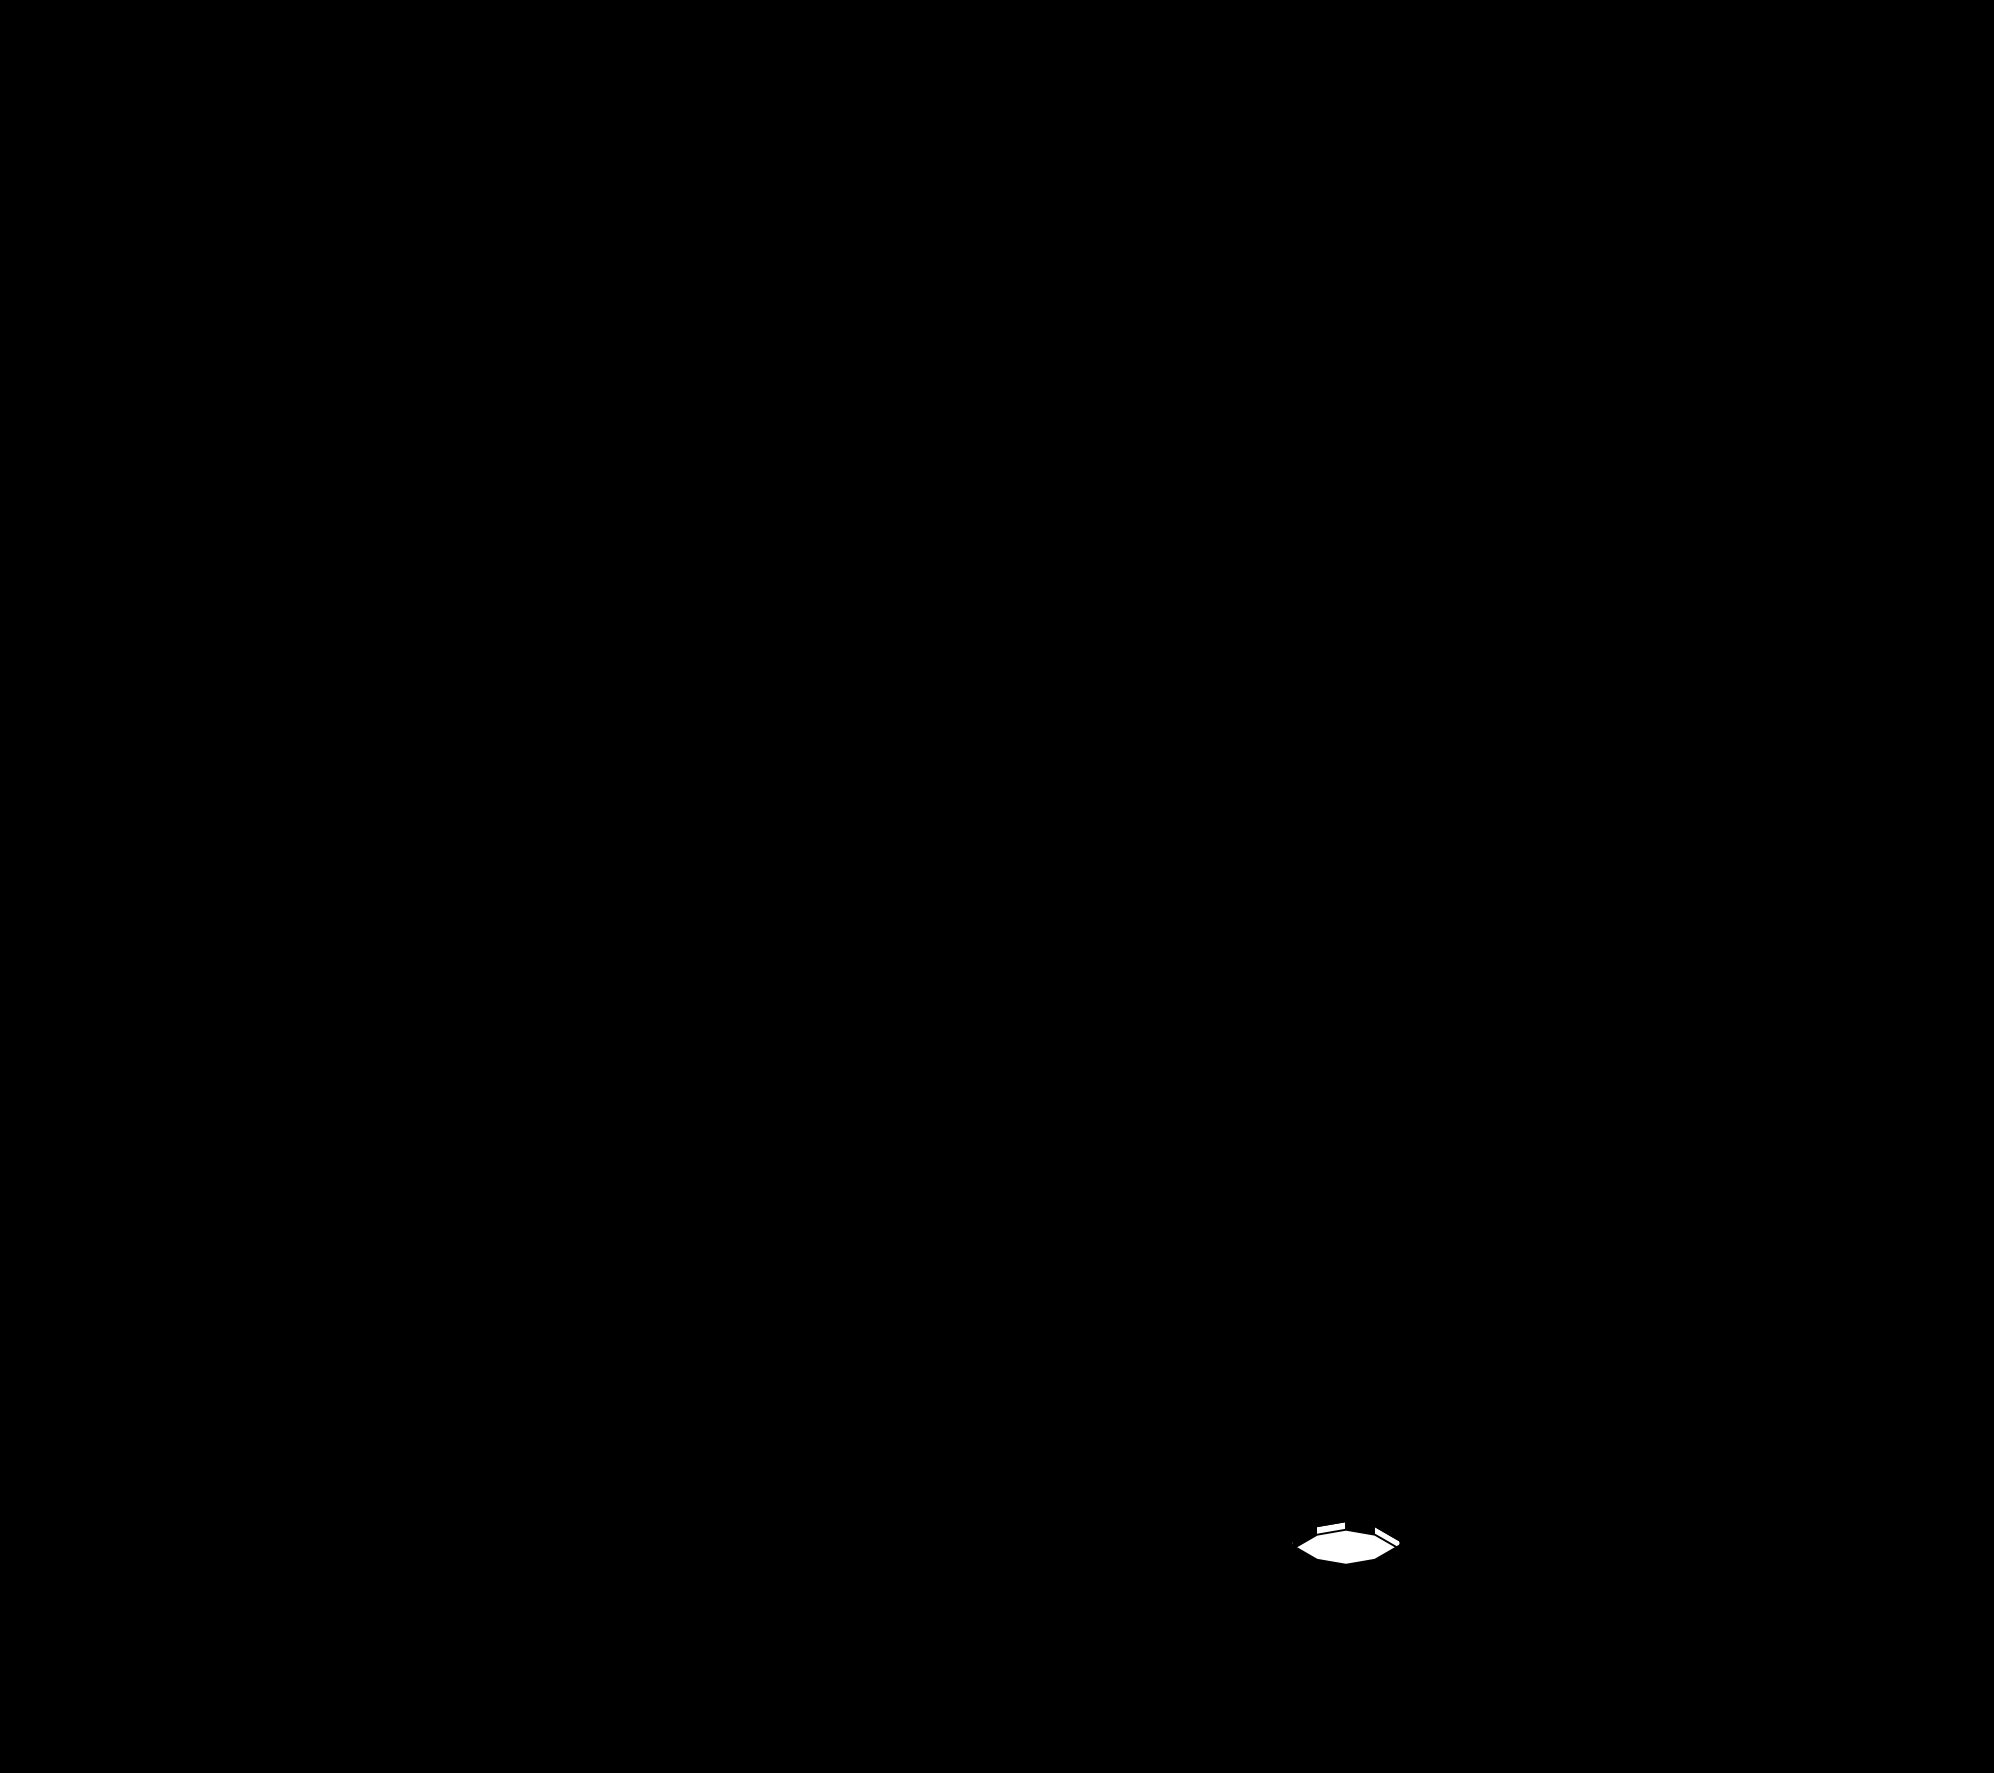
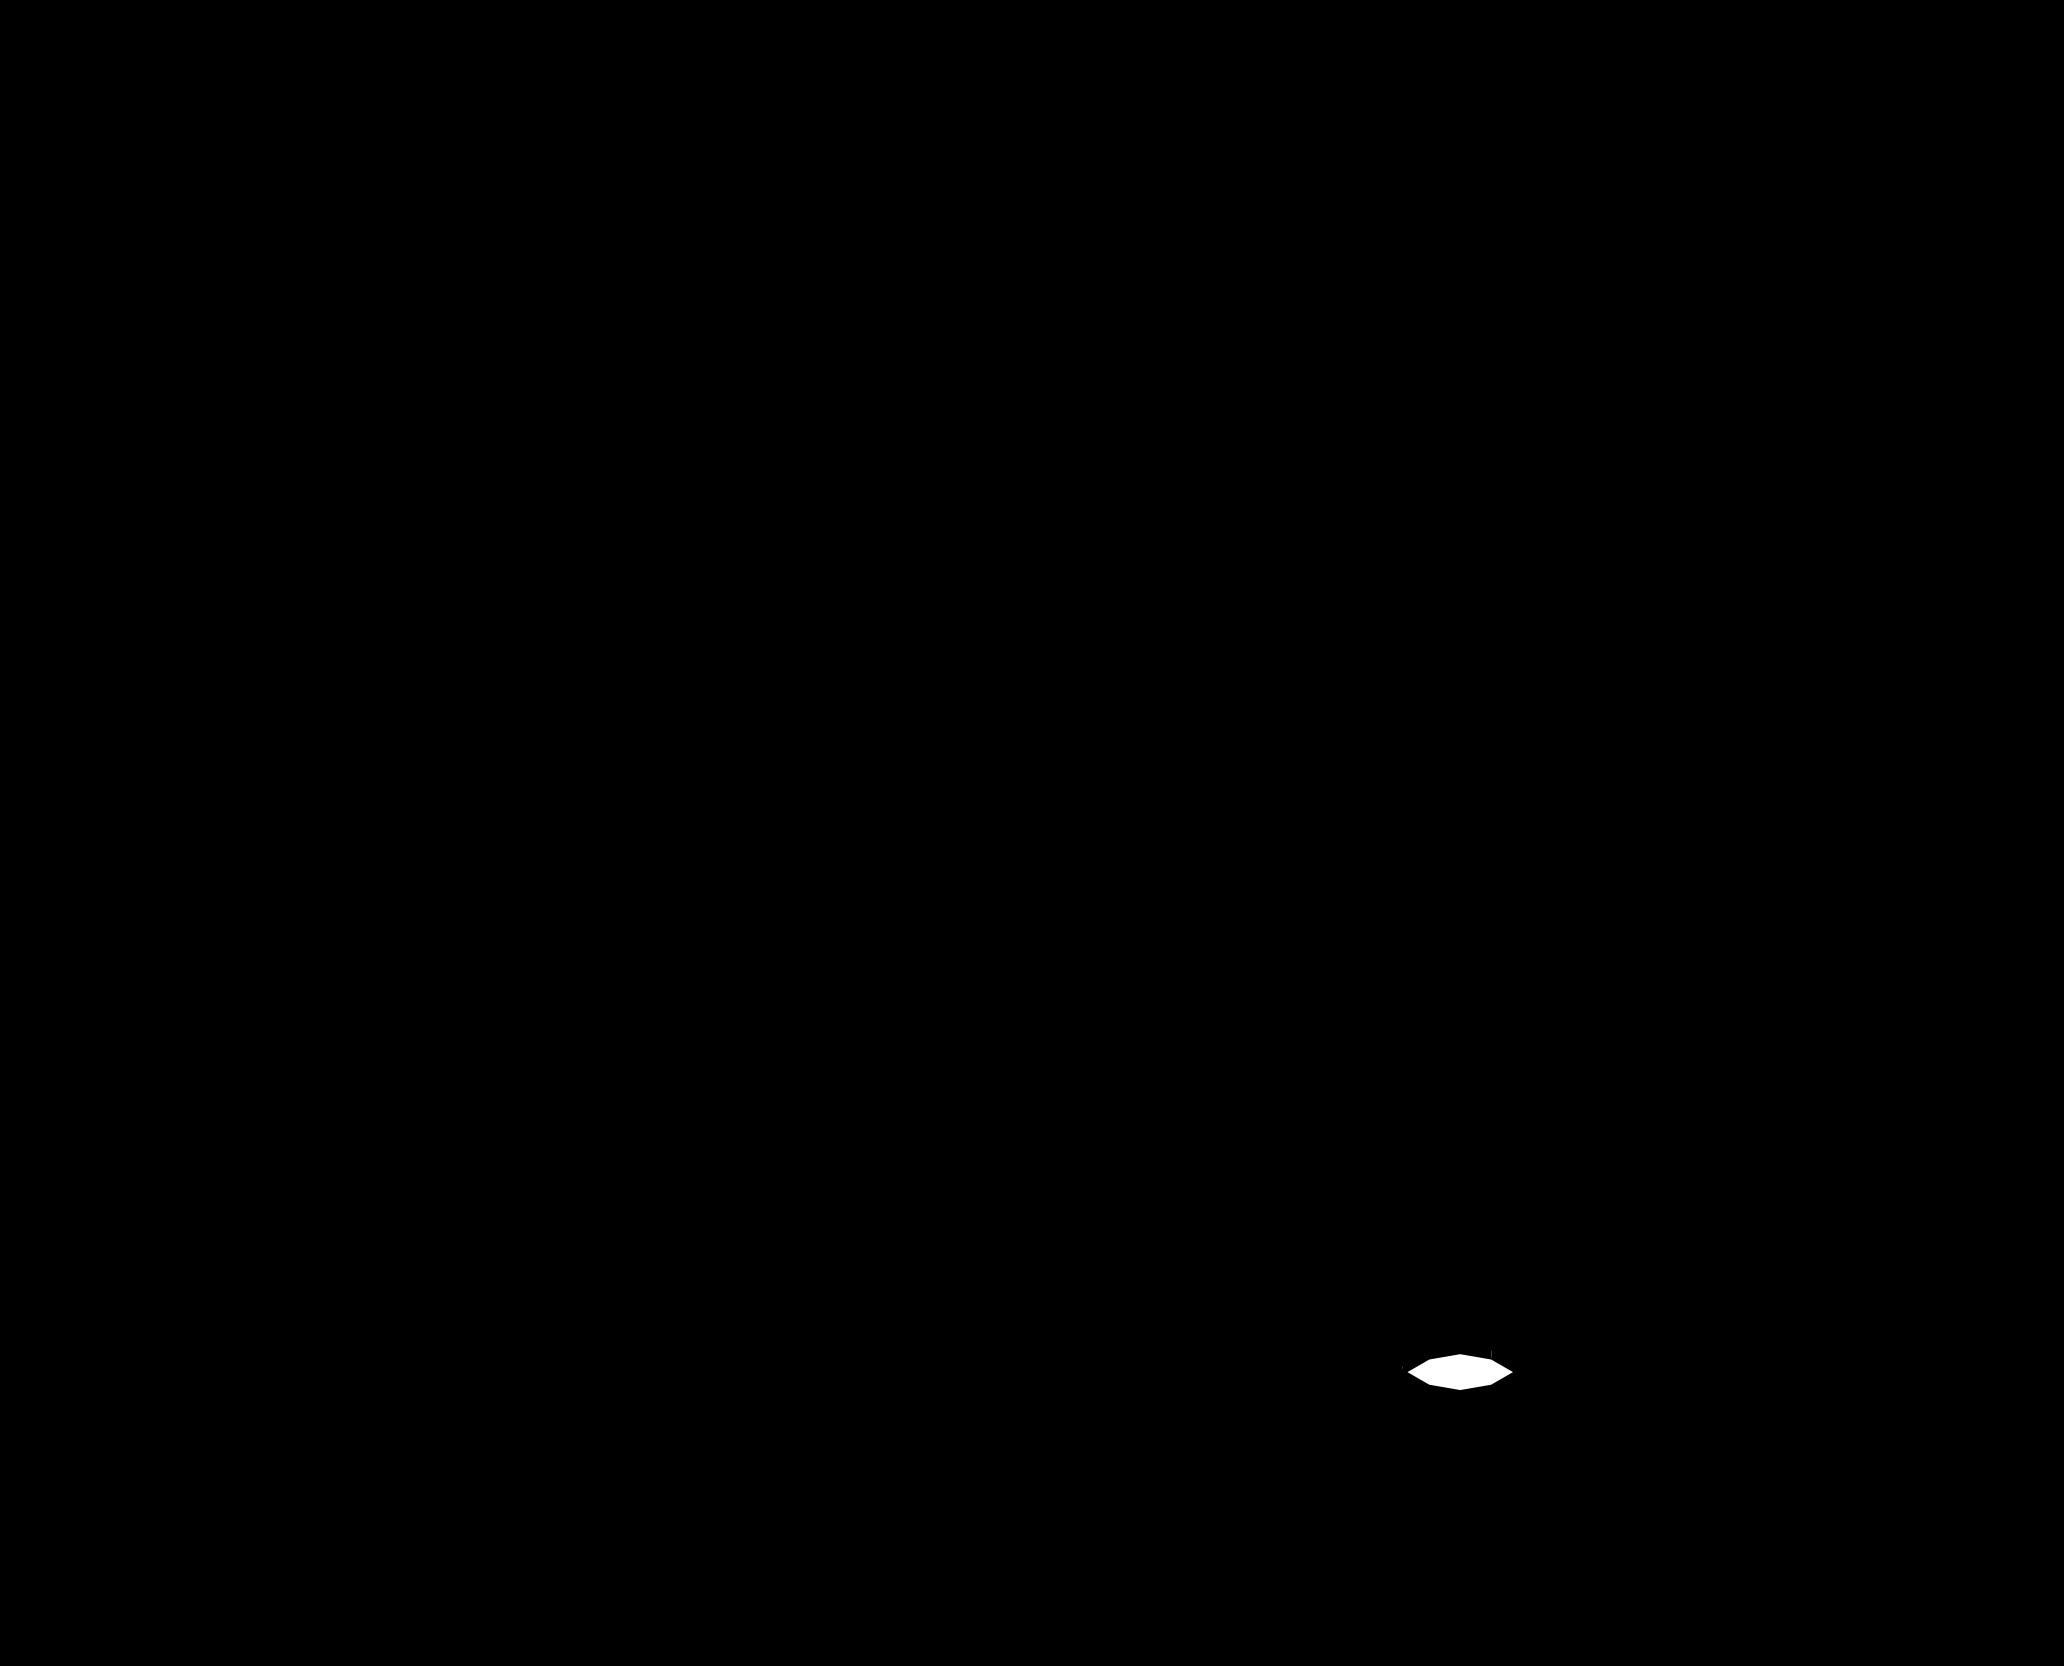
fill: (1330, 1527) -> (1443, 1350), added
fill: (1386, 1537) -> (1503, 1361), added

